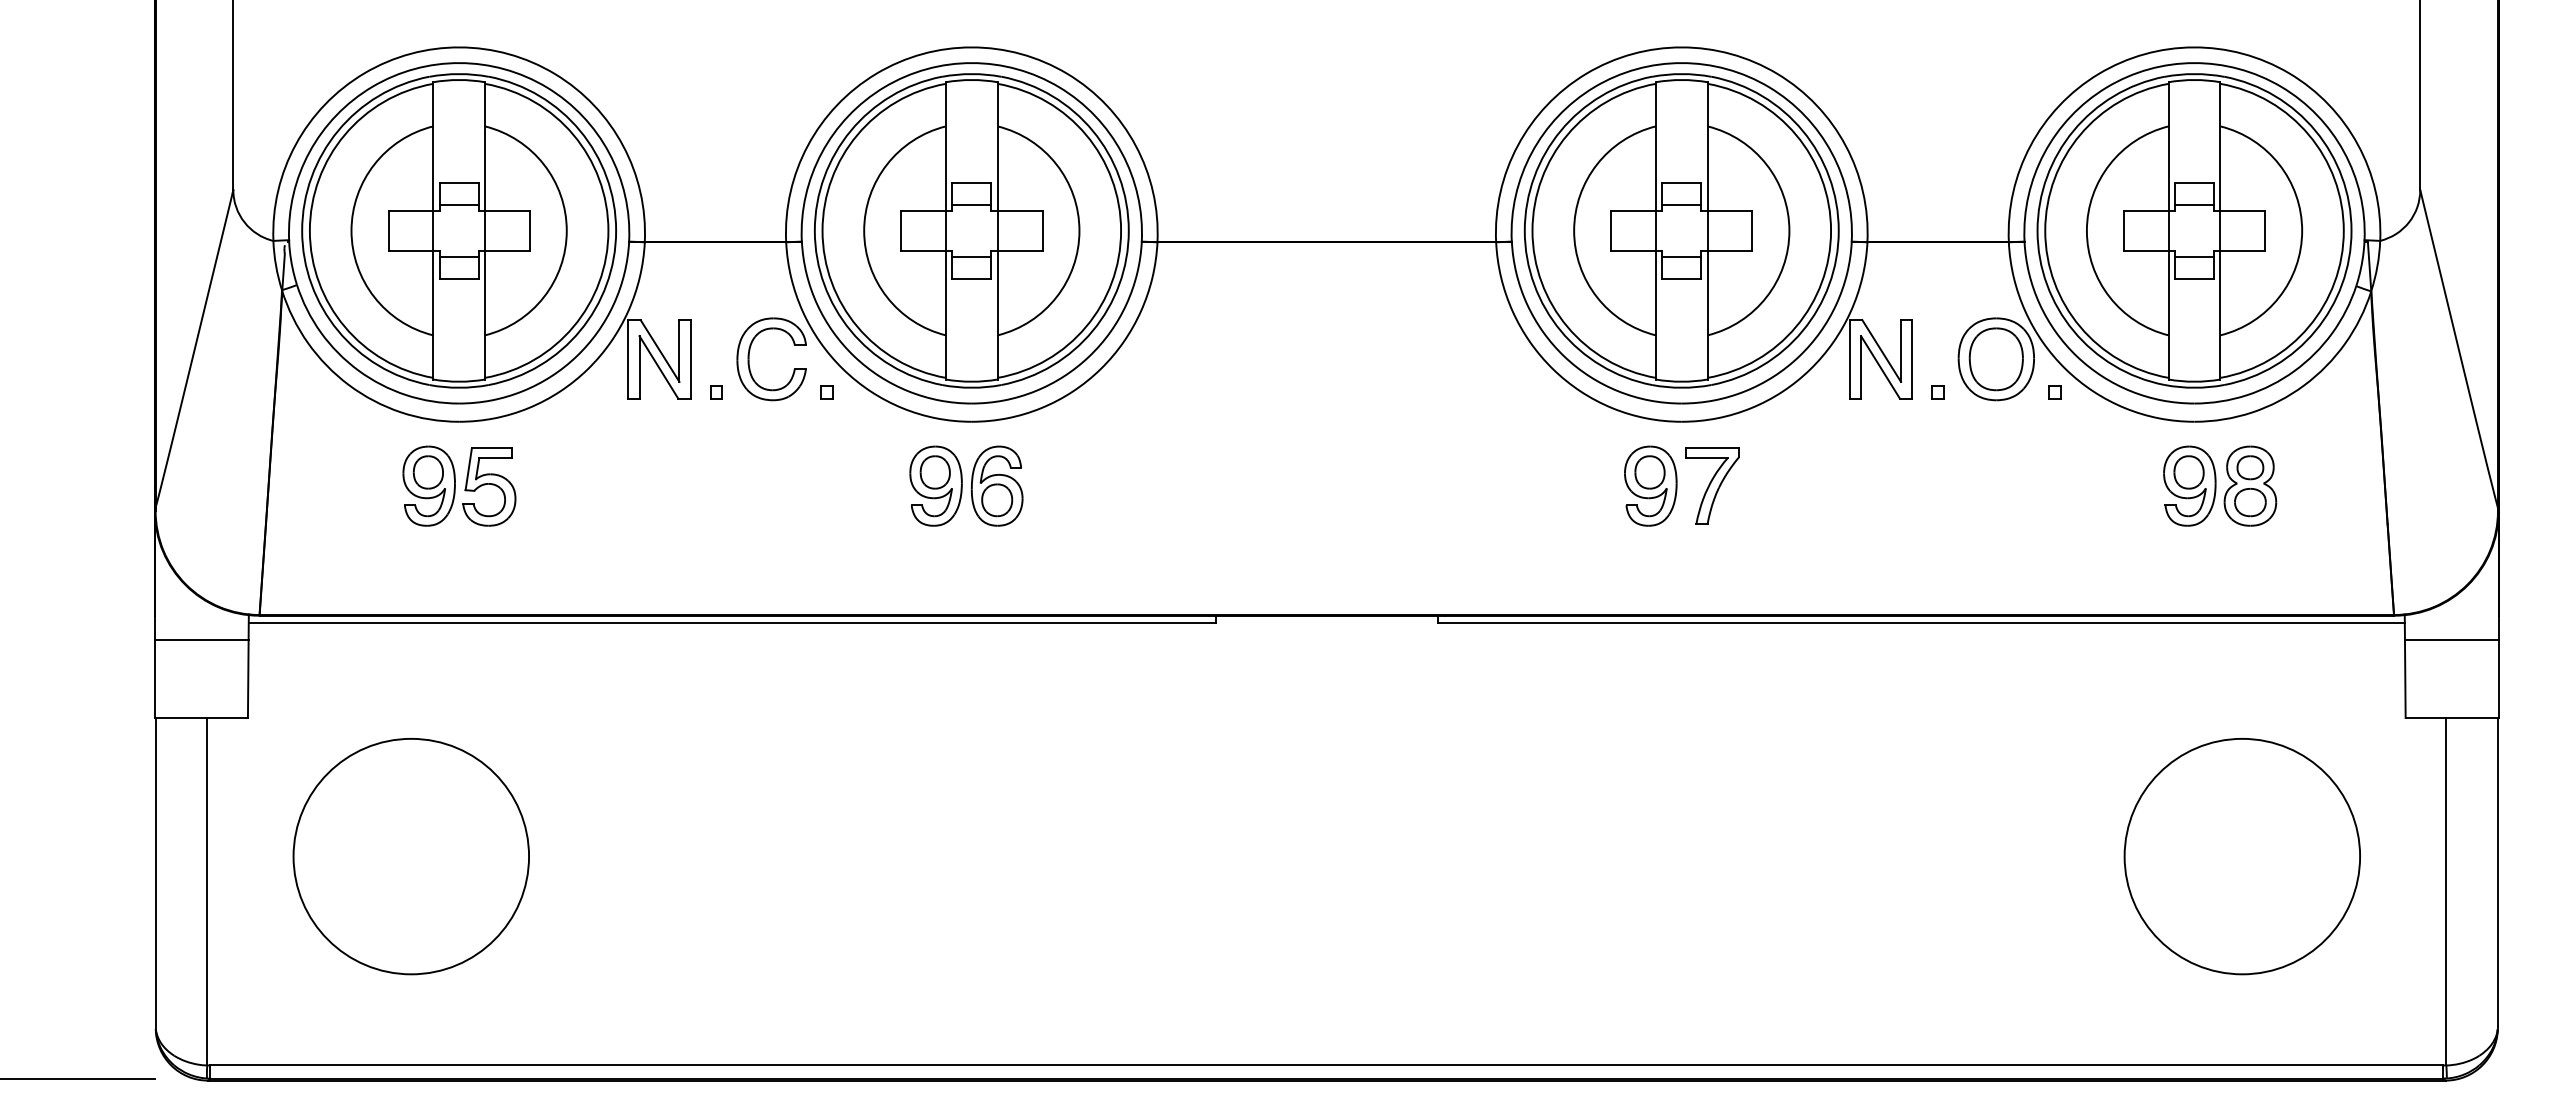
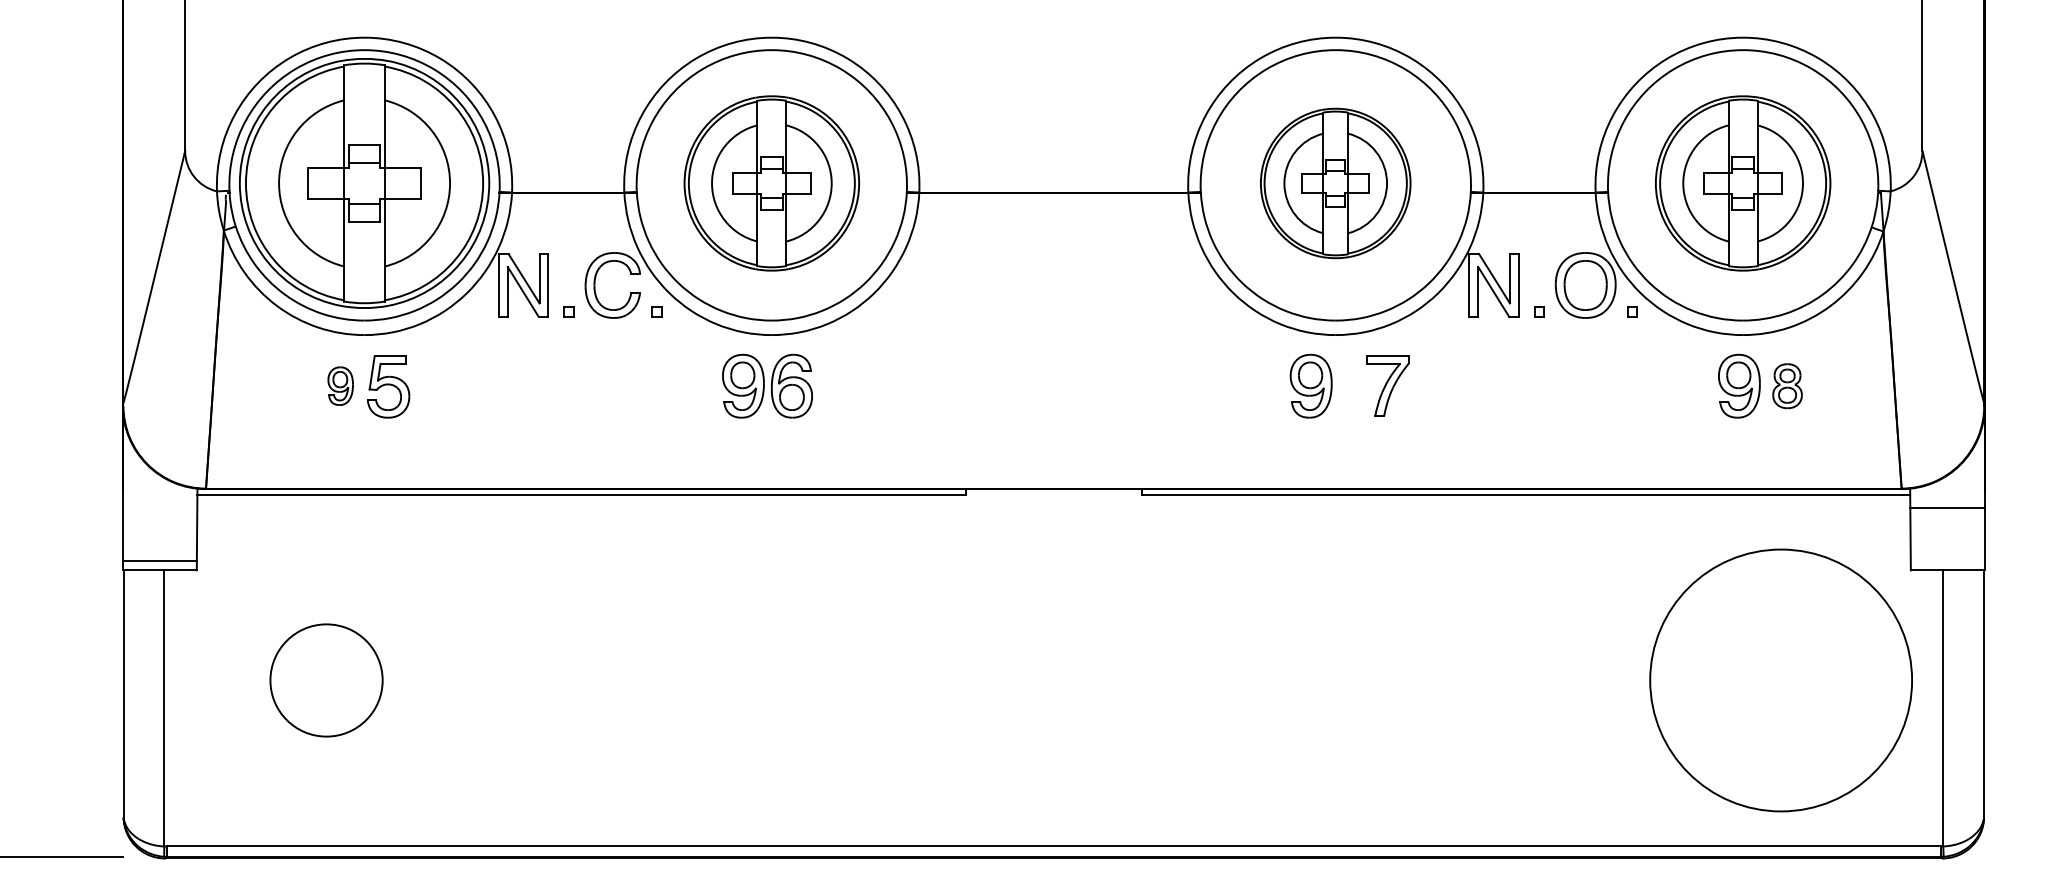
part: (971, 230) -> (771, 183), size x0.7
part: (1681, 230) -> (1335, 183), size x0.6
part: (2194, 230) -> (1743, 183), size x0.7
part: (428, 485) -> (340, 385), size x0.6
part: (1712, 485) -> (1388, 385), moved
part: (2250, 485) -> (1787, 385), size x0.7
line: (201, 639) -> (159, 560), moved
circle: (411, 856) -> (326, 680), size x0.6
circle: (2242, 856) -> (1781, 680), size x1.4

